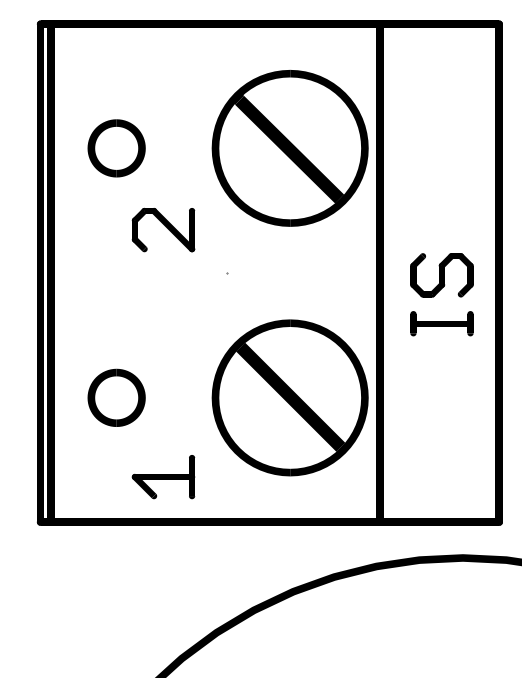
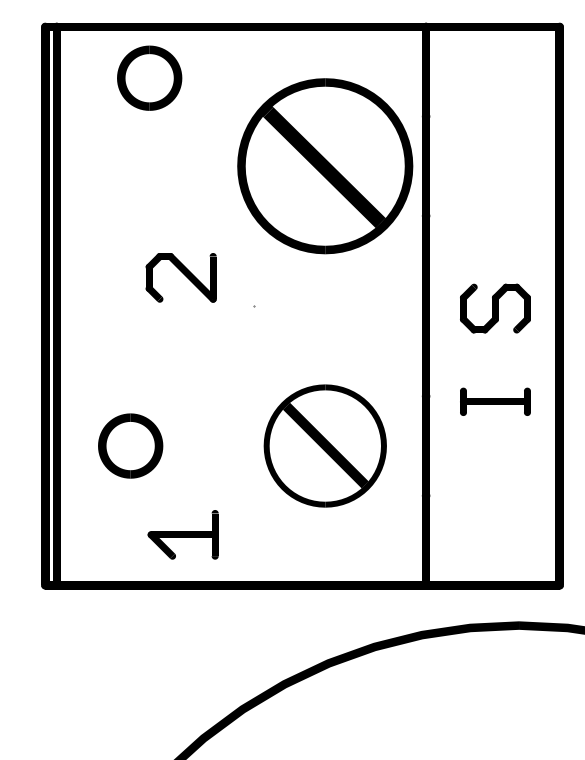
part: (116, 147) -> (149, 77), moved
part: (162, 229) -> (180, 277), moved
part: (442, 323) -> (495, 401), moved
part: (290, 397) -> (325, 445), size x0.7

